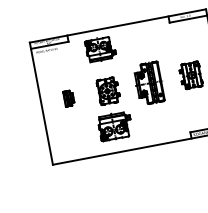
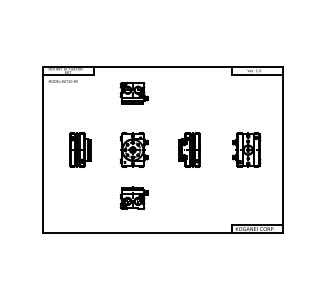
part: (100, 49) -> (133, 93), size x0.71
part: (148, 83) -> (189, 149), size x0.62
part: (69, 98) -> (80, 149), size x1.67
part: (114, 125) -> (133, 197), size x0.62

